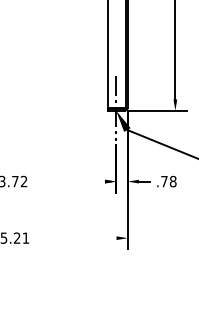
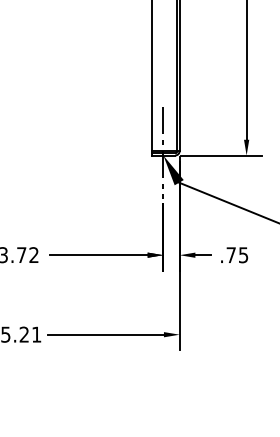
line: (69, 181) -> (97, 255), added
text: (172, 181) -> (242, 255), .78 -> .75
line: (74, 238) -> (104, 335), added

